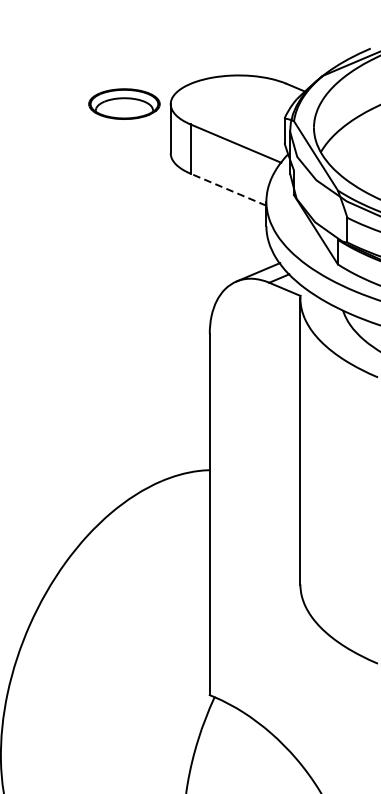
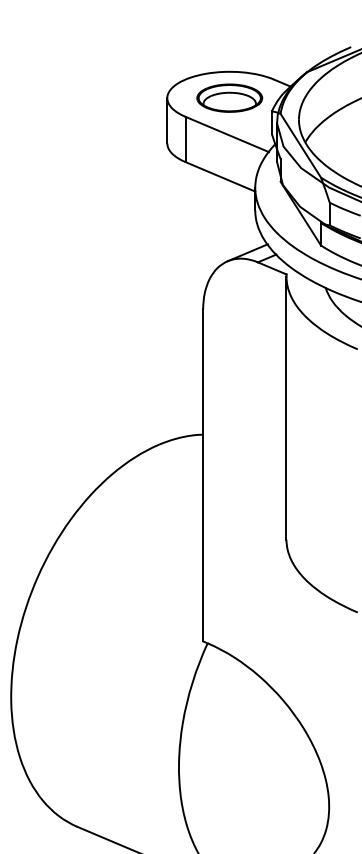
part: (124, 103) -> (229, 97), moved
line: (228, 189) -> (220, 176), dashed -> solid

